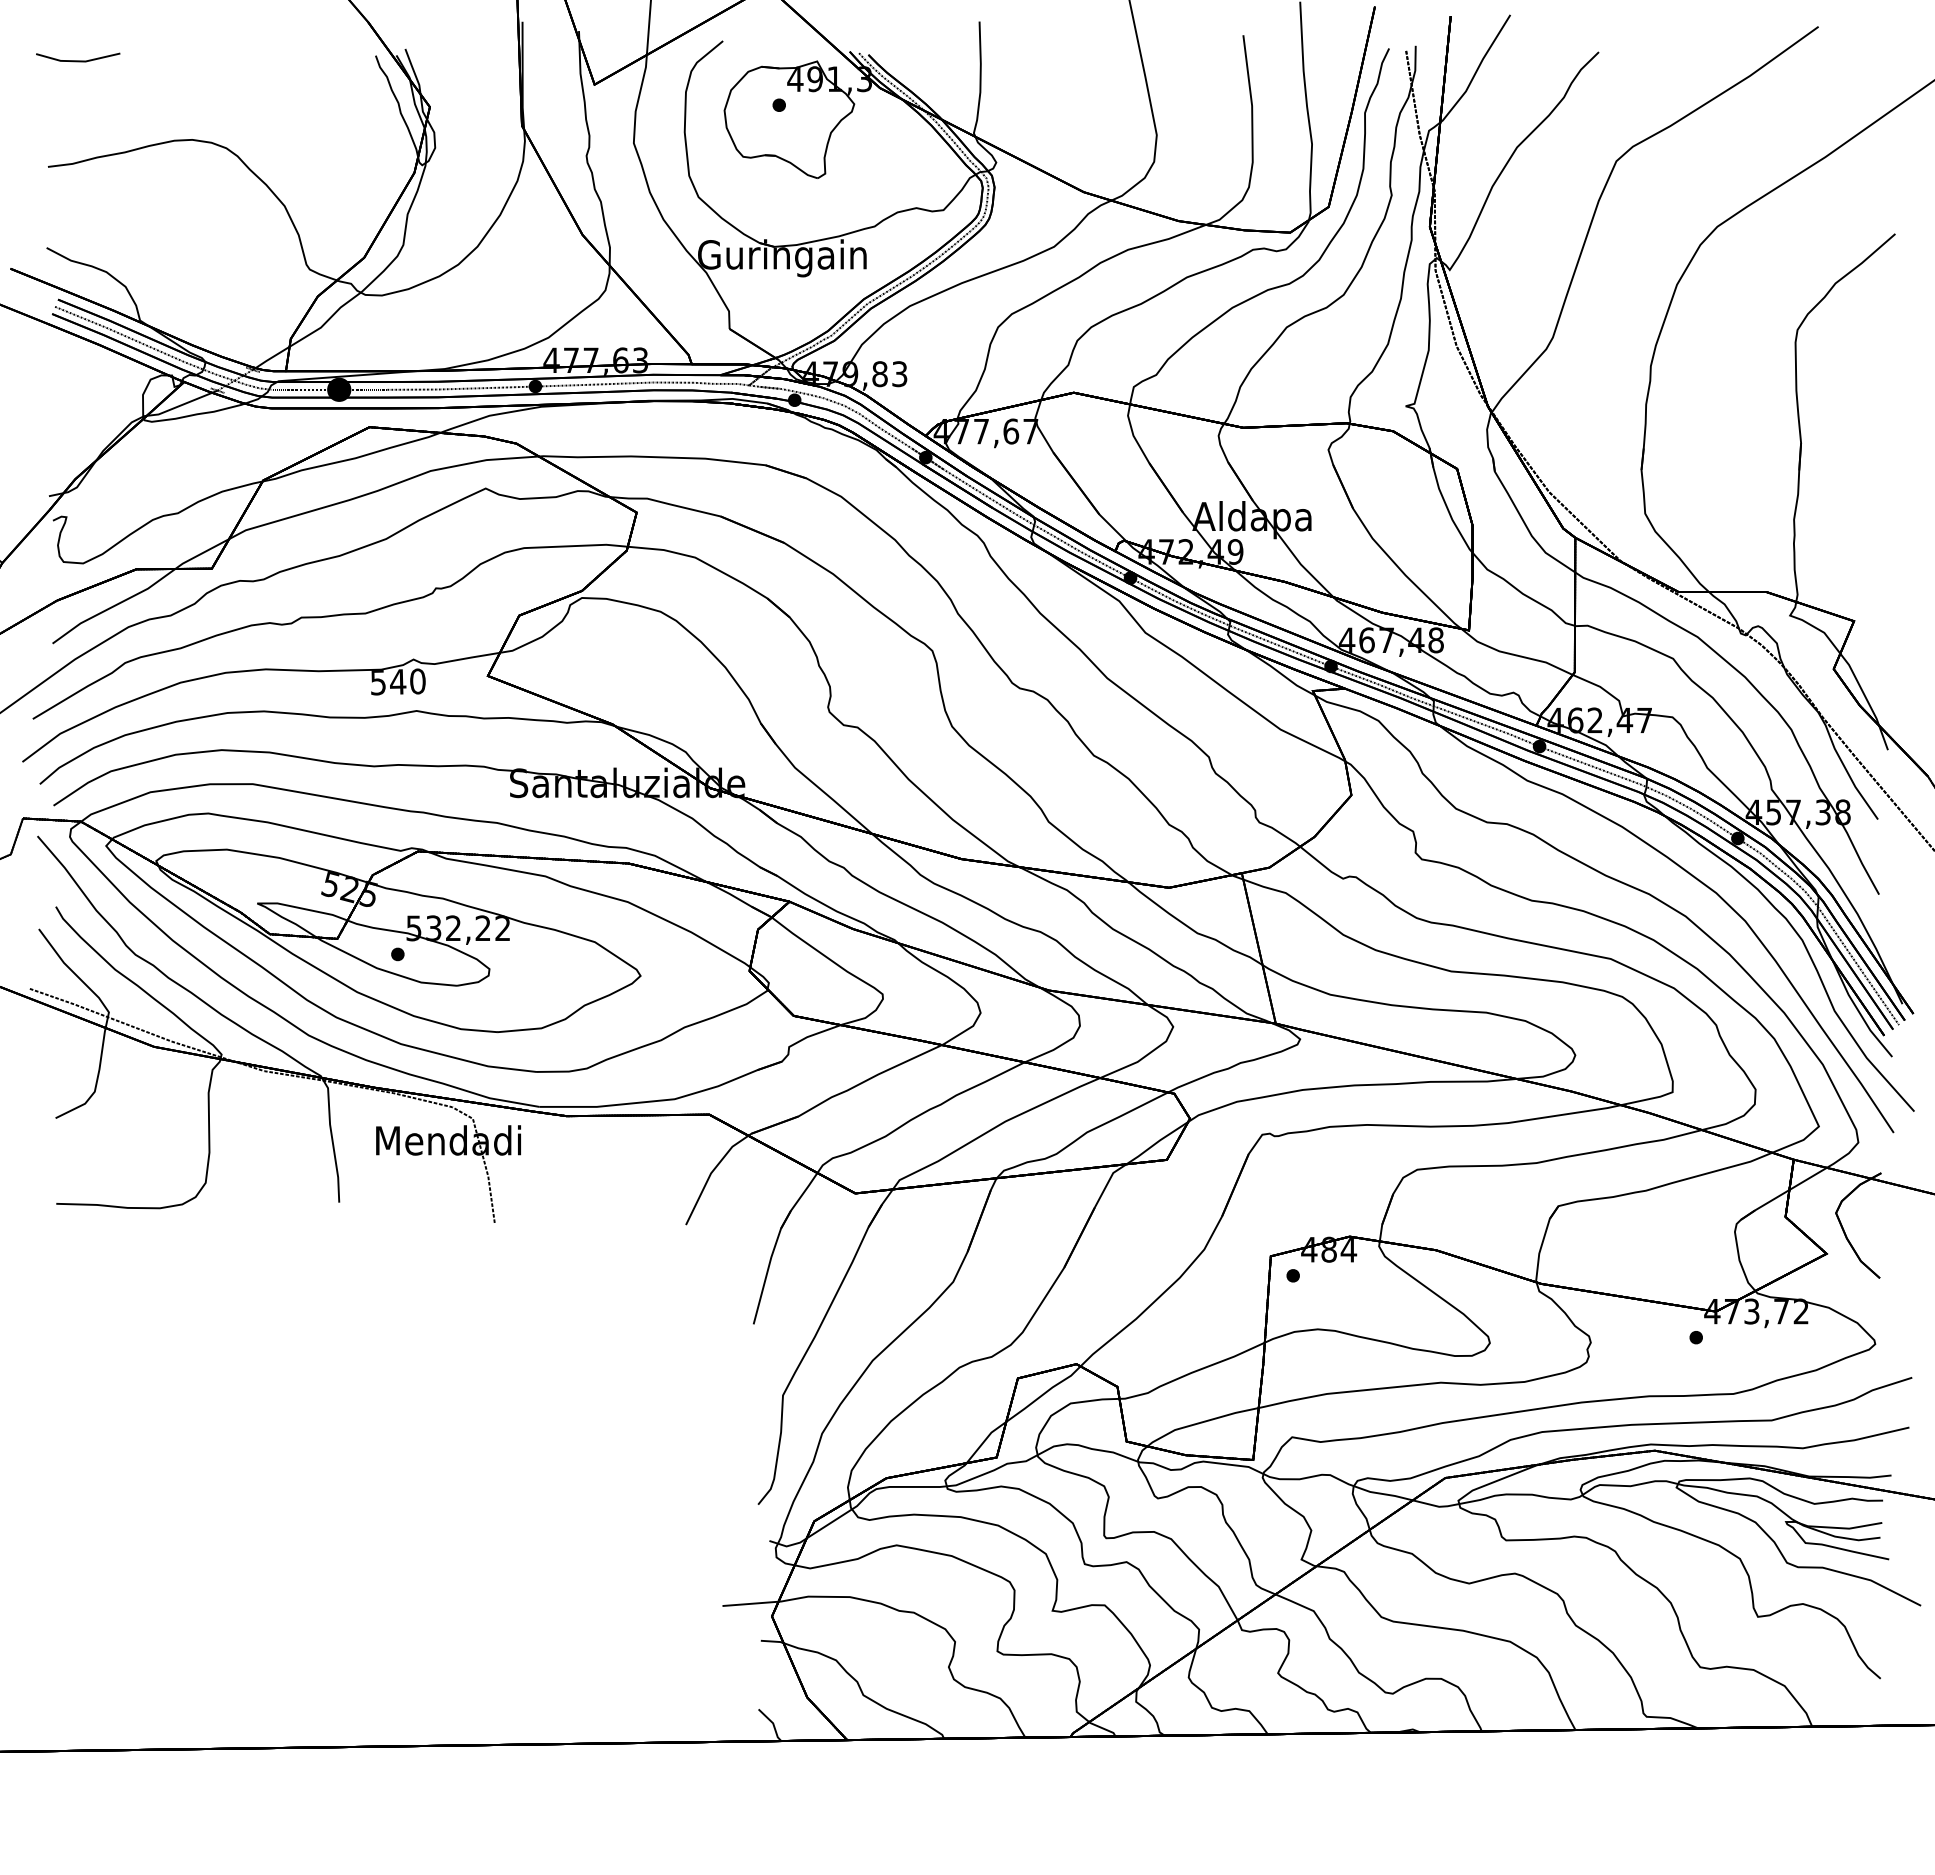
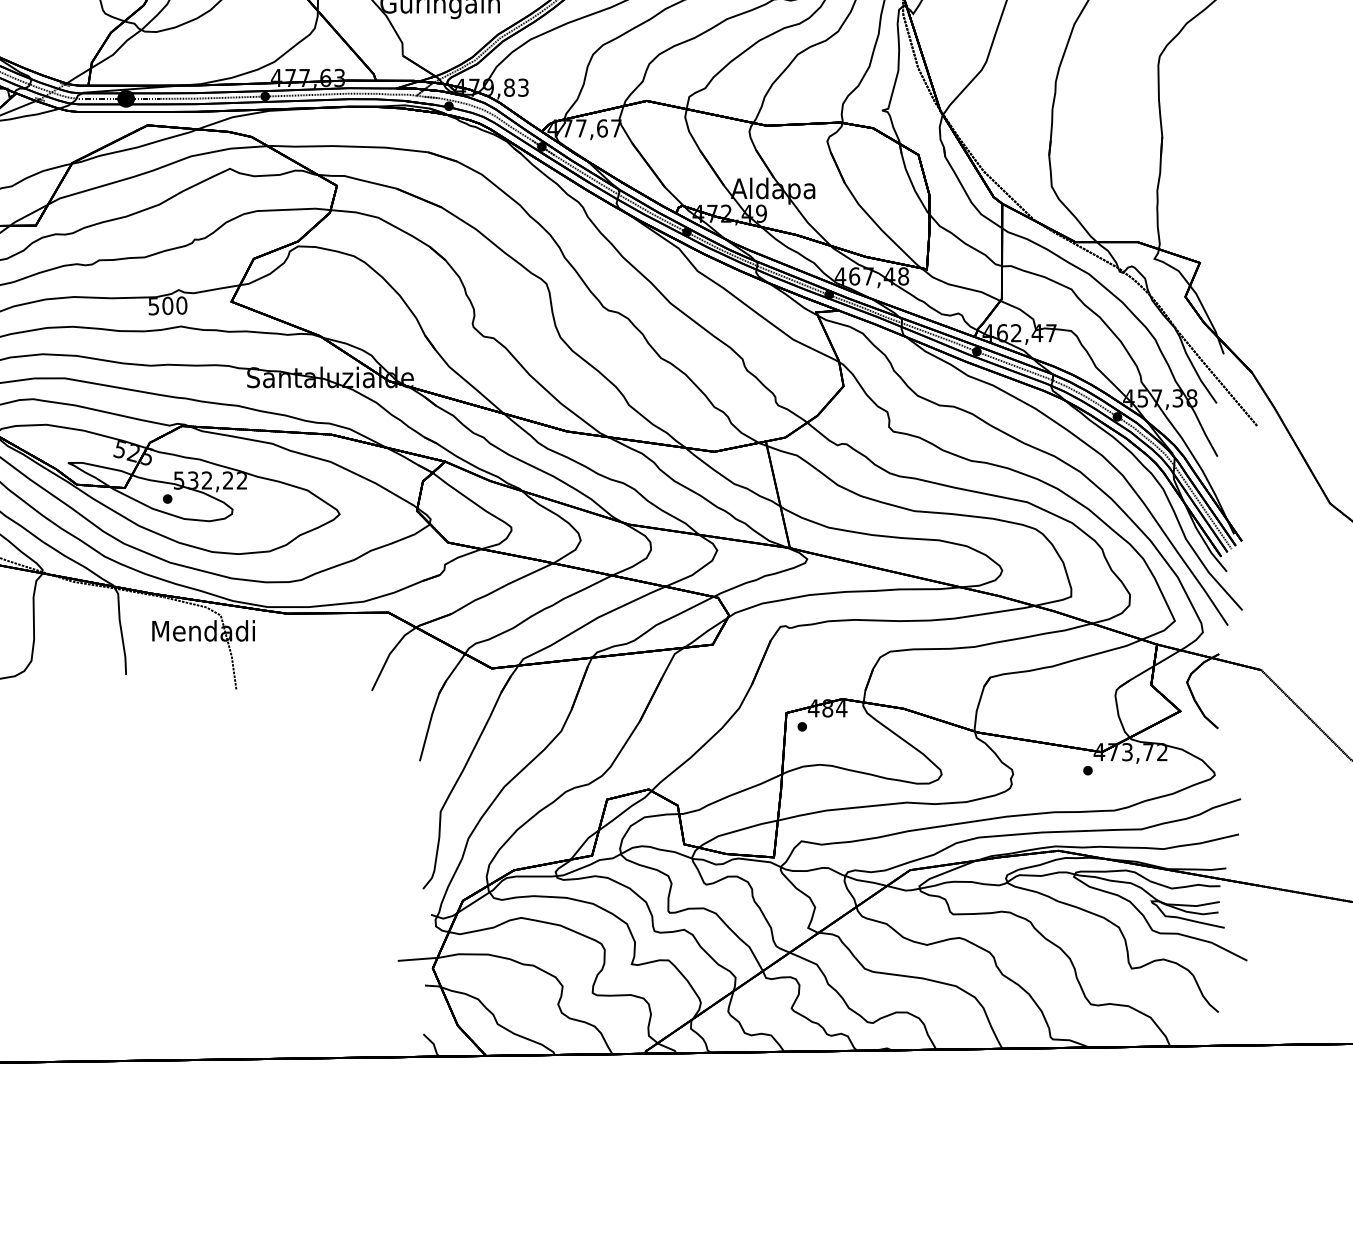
text: (398, 681) -> (168, 305), 540 -> 500

